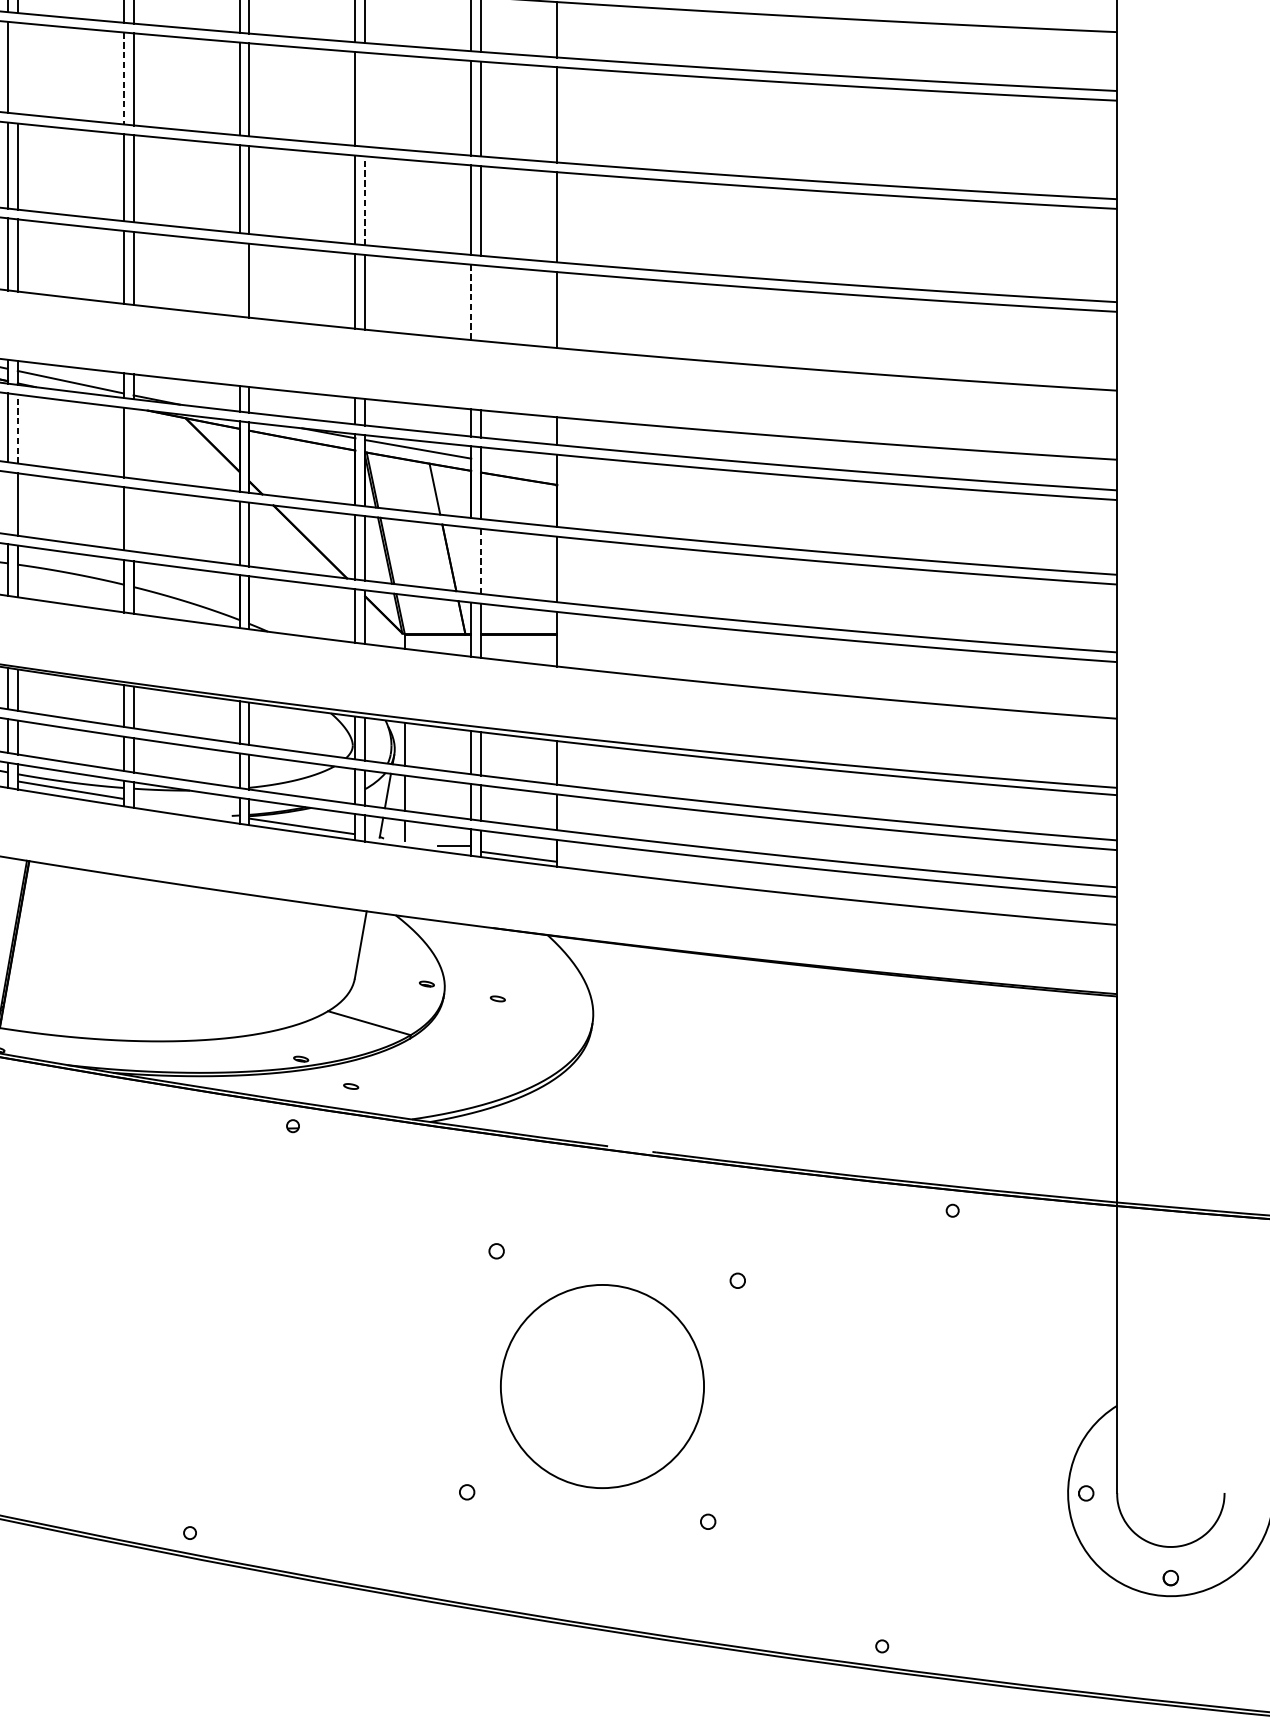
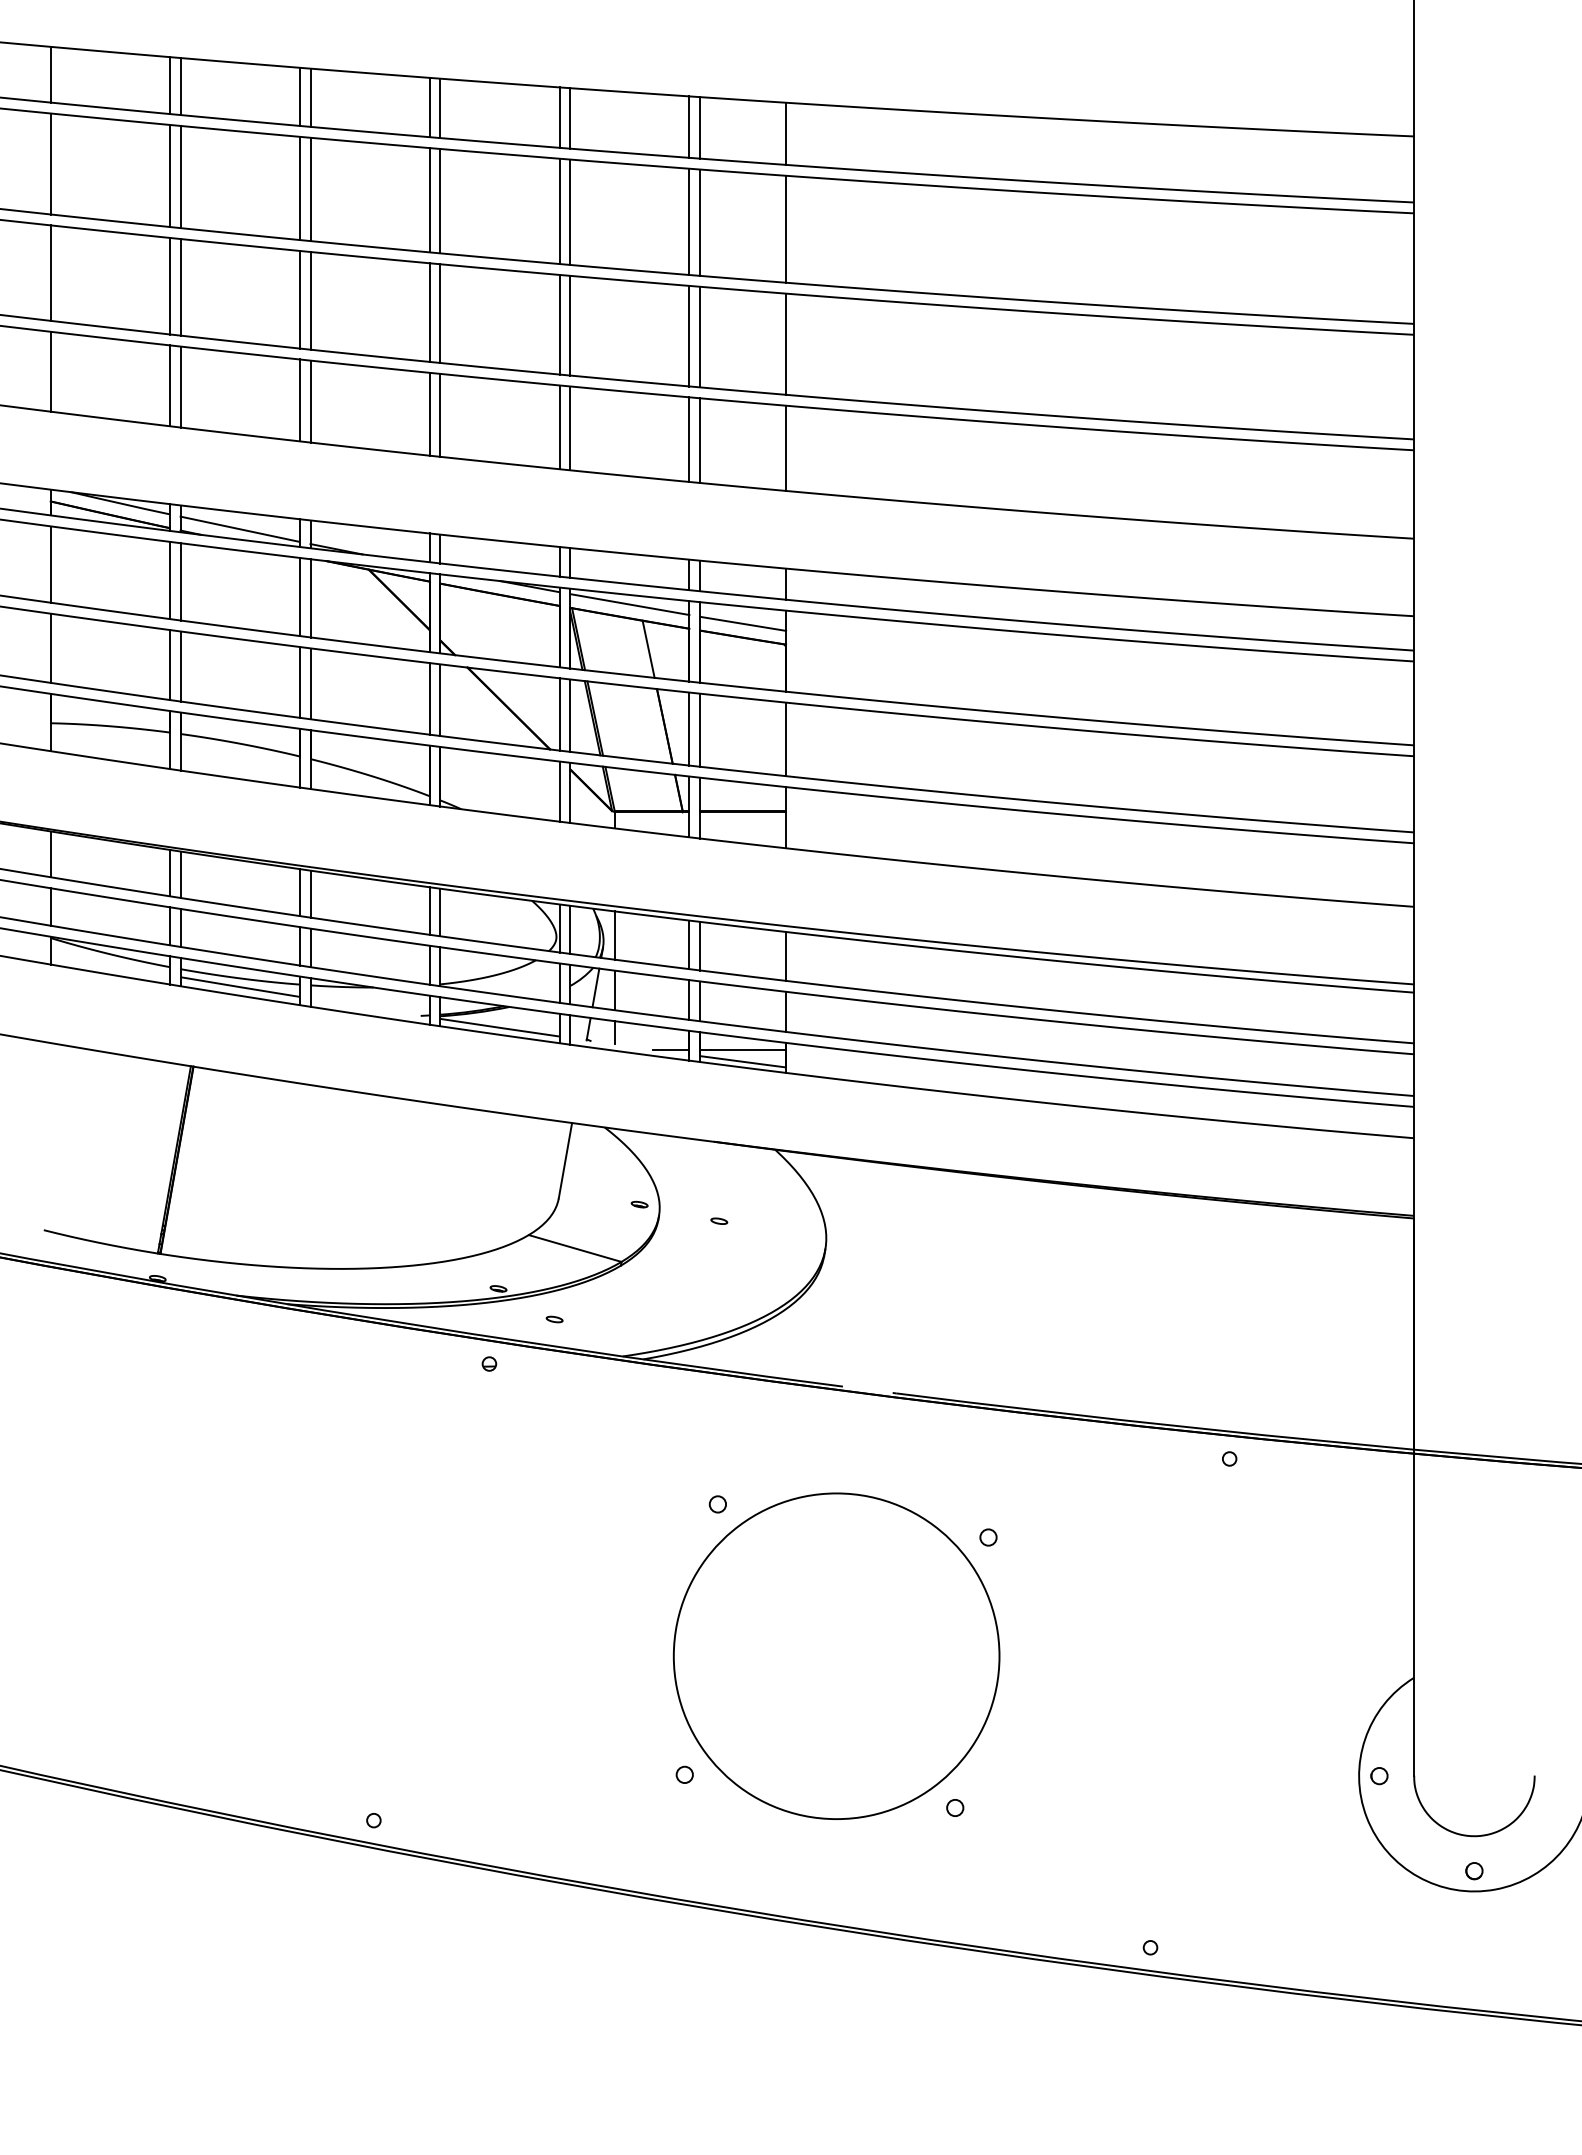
line: (17, 68) -> (180, 177), added
line: (123, 78) -> (299, 188), dashed -> solid
line: (365, 99) -> (570, 211), added
line: (365, 200) -> (570, 325), dashed -> solid
line: (239, 279) -> (429, 413), added
line: (471, 303) -> (689, 440), dashed -> solid
line: (481, 303) -> (700, 440), added
line: (17, 428) -> (180, 581), dashed -> solid
line: (133, 443) -> (310, 598), added
line: (519, 466) -> (743, 623), added
line: (7, 503) -> (169, 665), added
line: (133, 519) -> (310, 683), added
line: (471, 559) -> (689, 728), added
line: (481, 561) -> (700, 730), dashed -> solid
line: (519, 845) -> (743, 1049), added
circle: (602, 1385) -> (836, 1655), size x1.43

